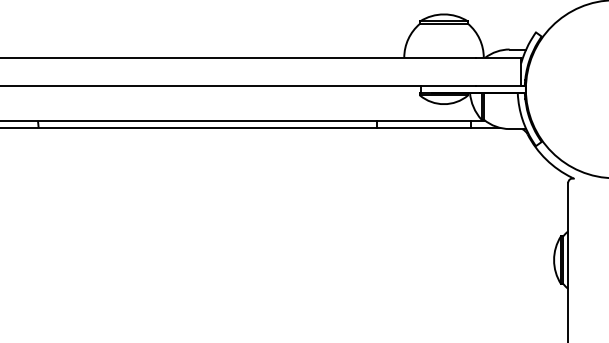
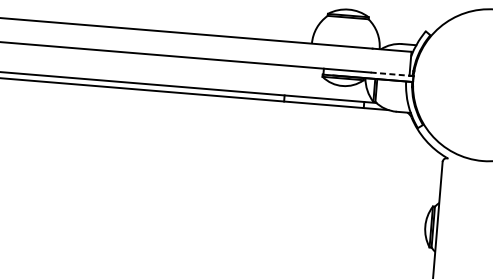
line: (498, 85) -> (390, 73), solid -> dashed

